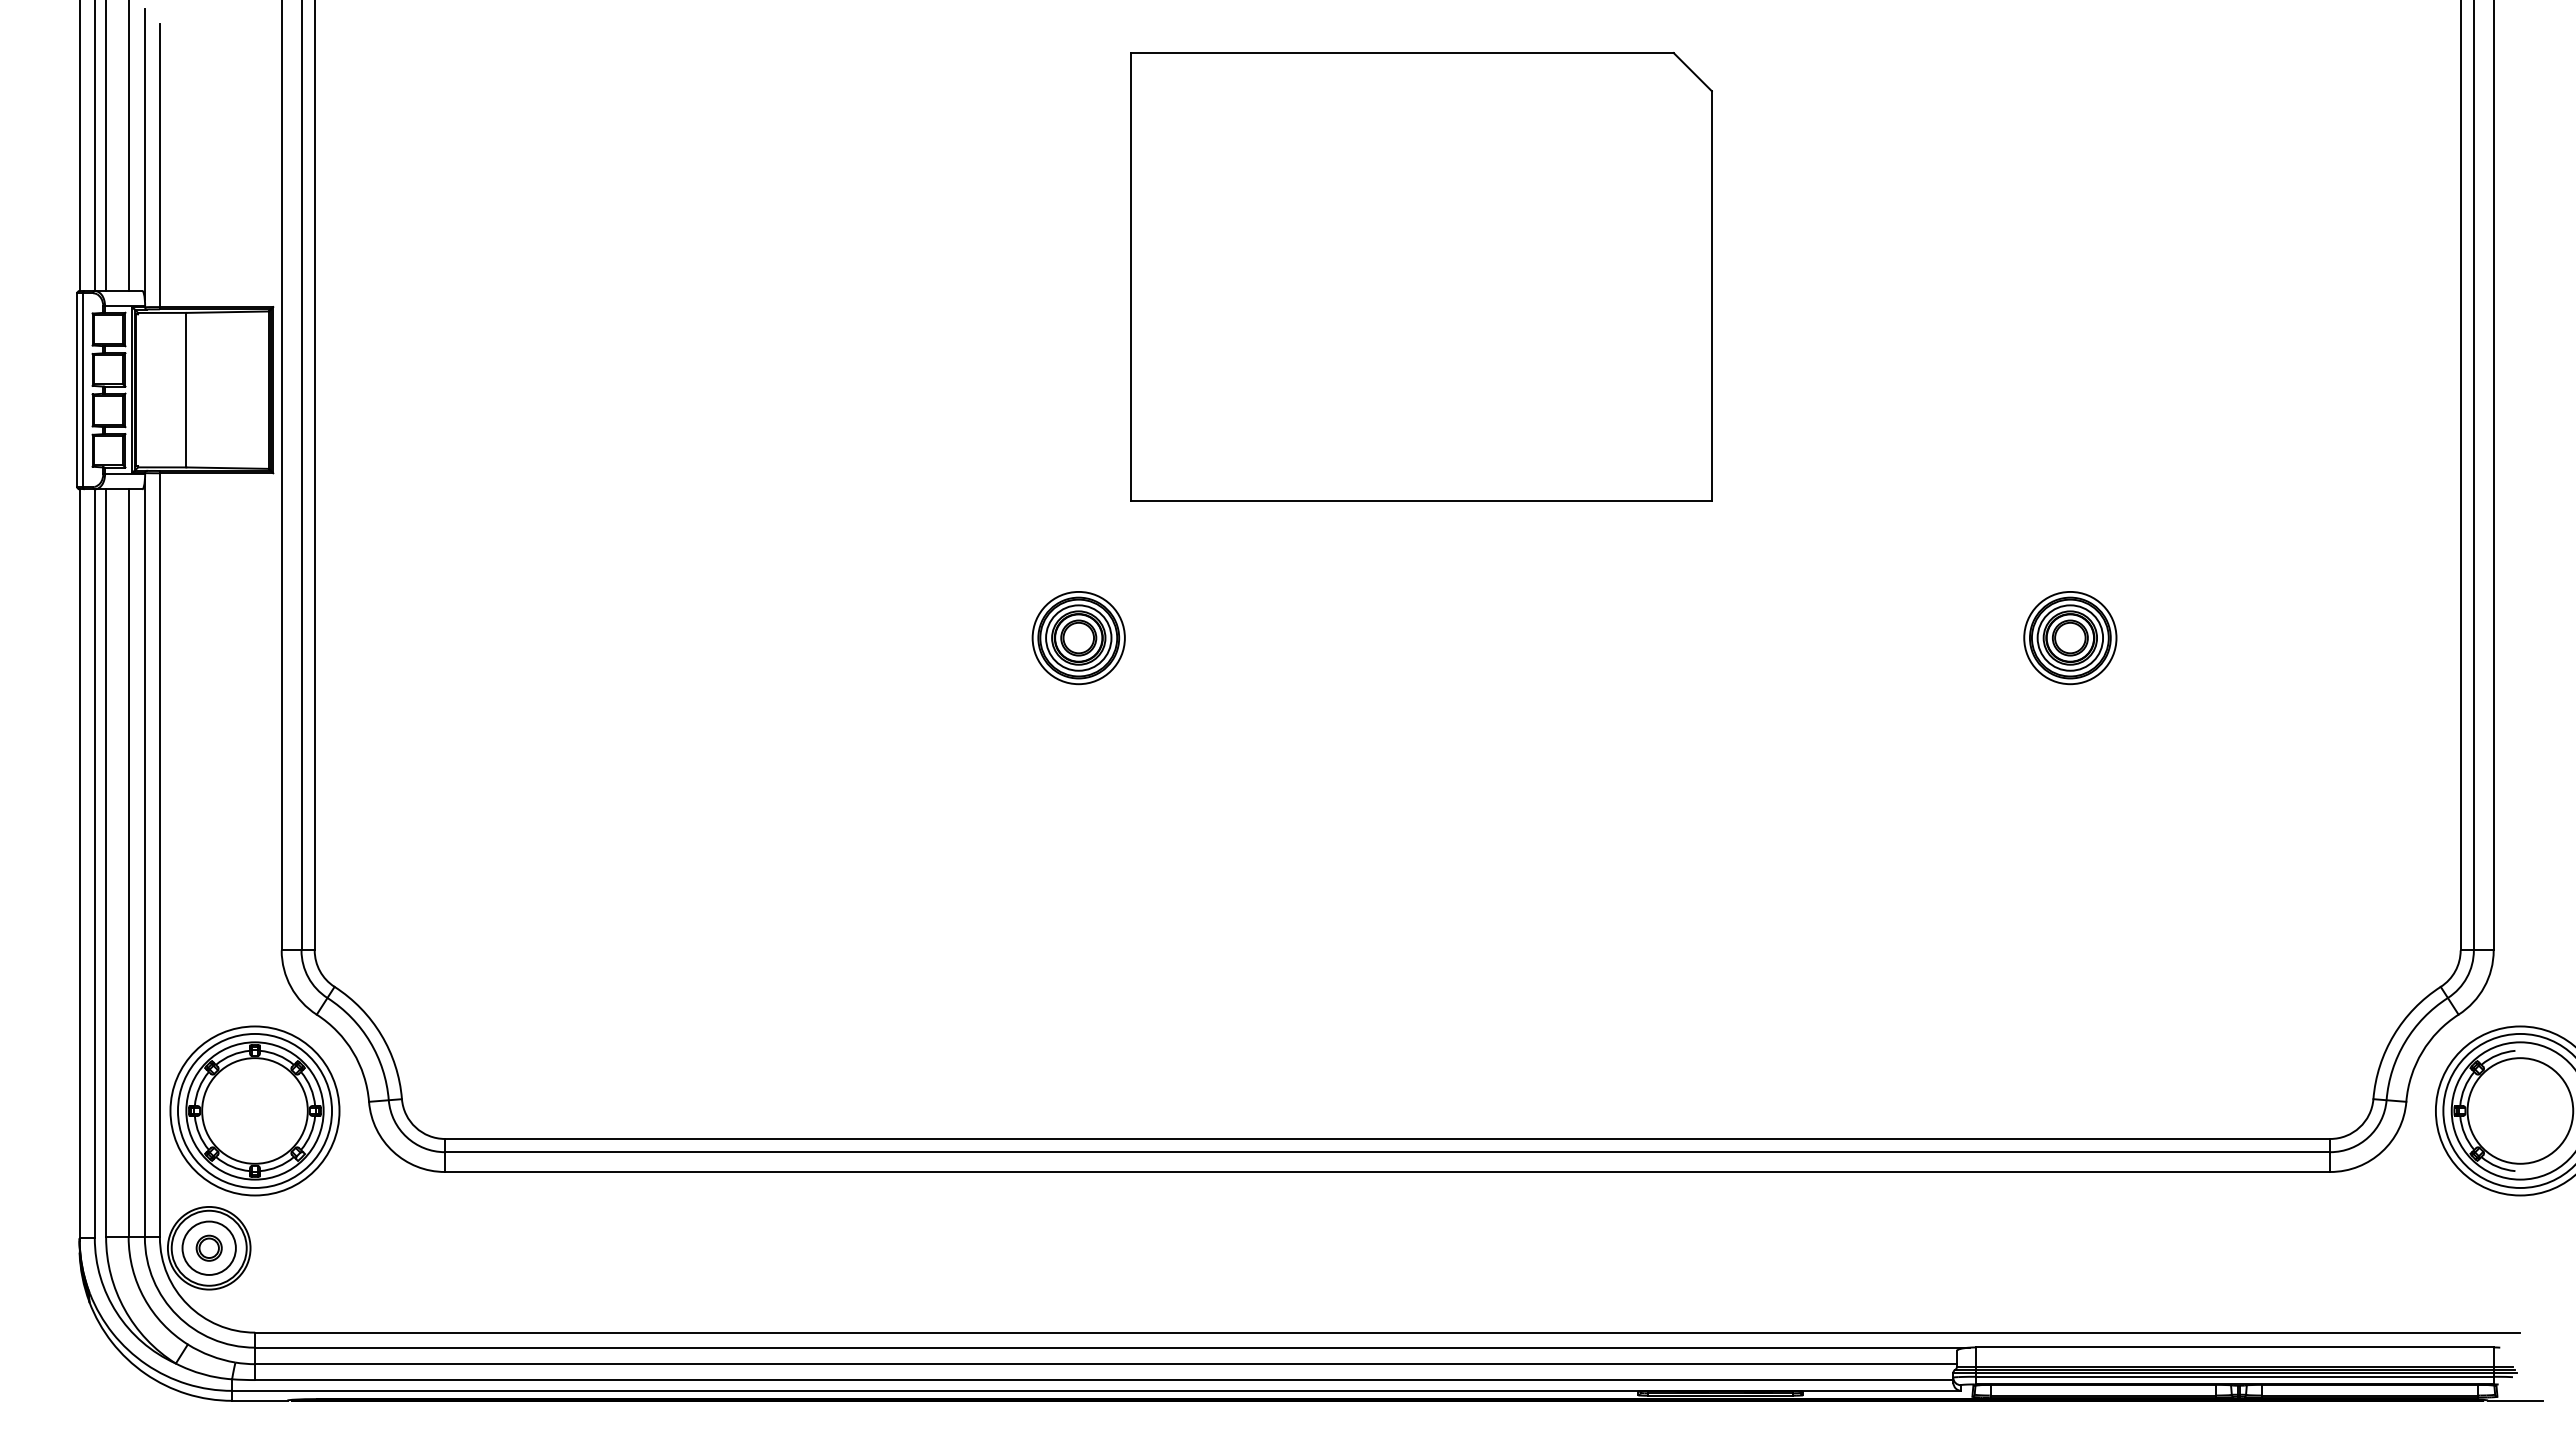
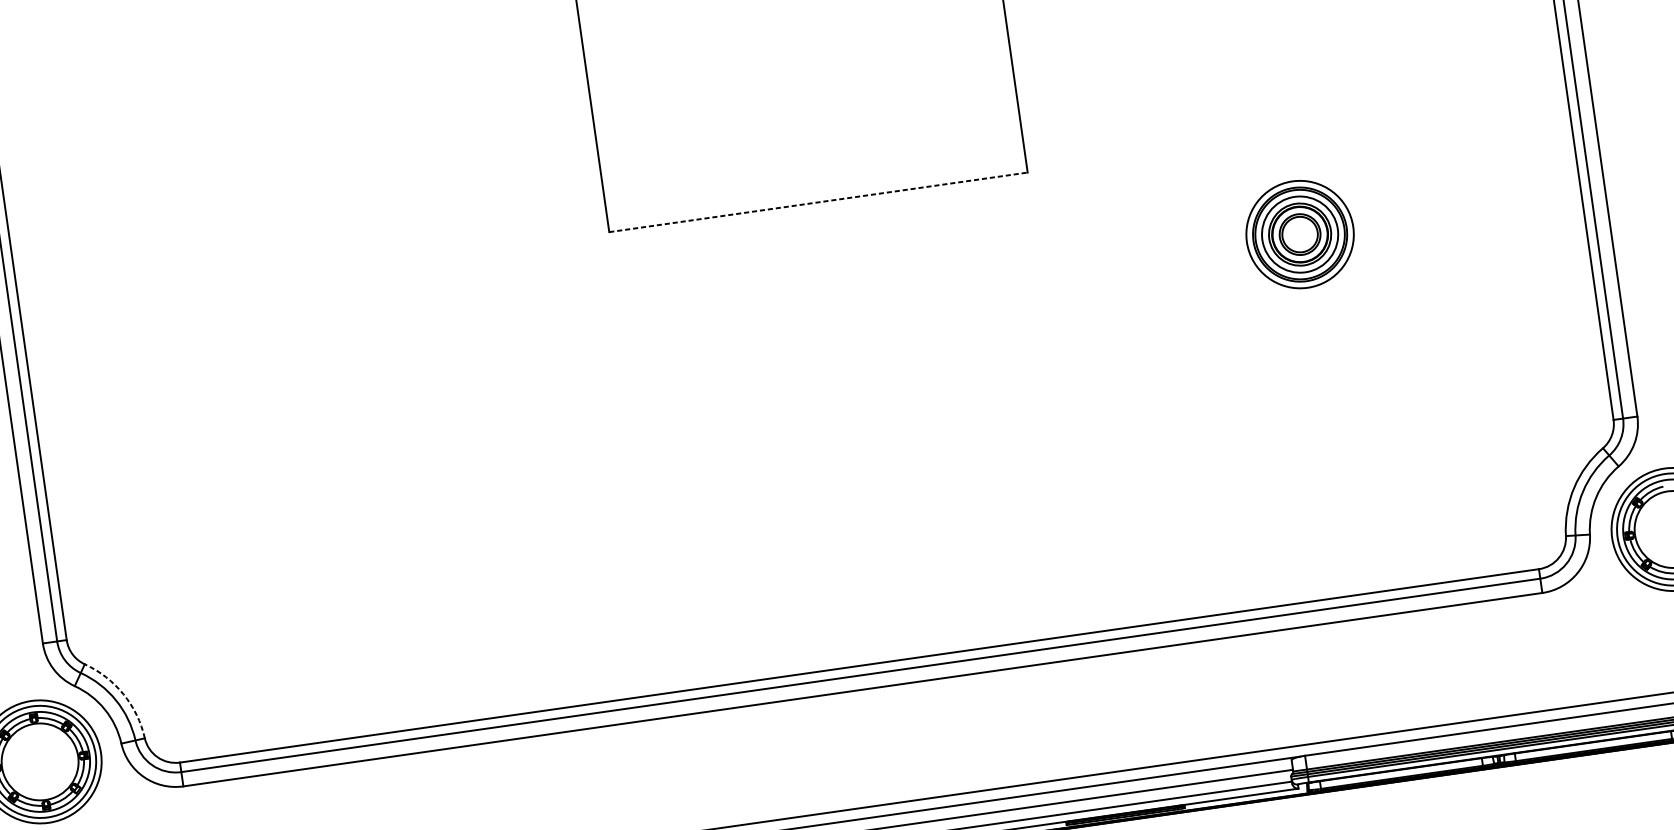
line: (1422, 500) -> (819, 202), solid -> dashed
part: (1078, 638) -> (585, 336), removed
part: (2070, 638) -> (1300, 235), size x1.6
arc: (381, 1035) -> (123, 694), solid -> dashed

